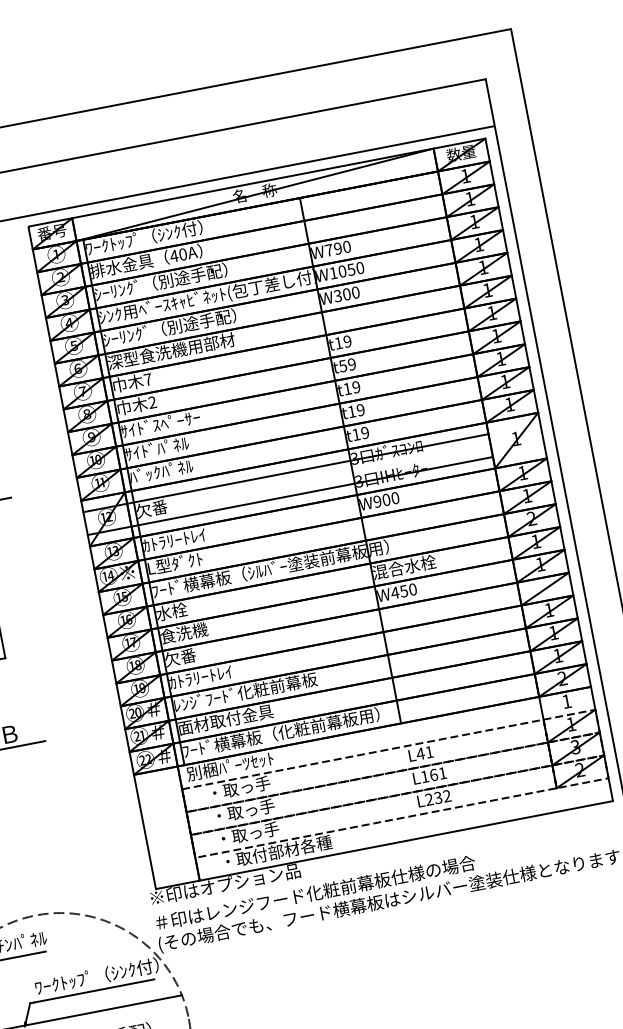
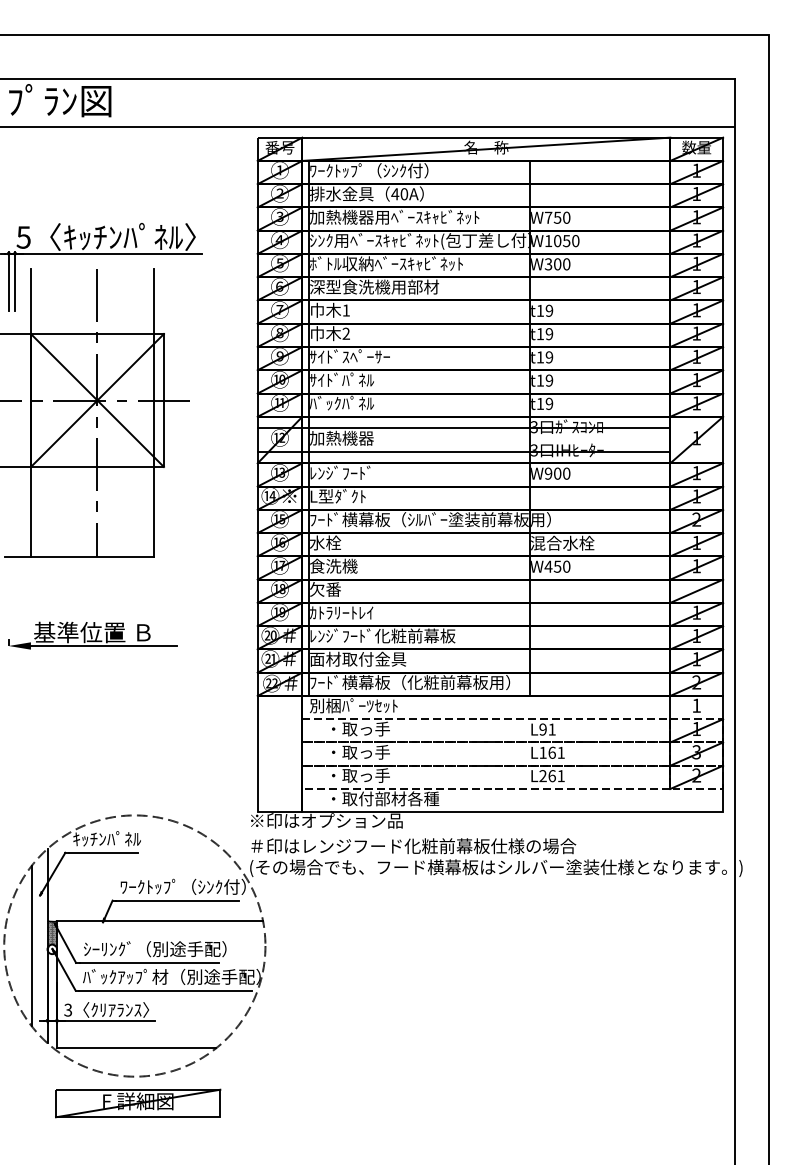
text: (337, 248) -> (557, 217), W790 -> W750
text: (177, 278) -> (394, 216), ｼｰﾘﾝｸﾞ（別途手配） -> 加熱機器用ﾍﾞｰｽｷｬﾋﾞﾈｯﾄ
text: (178, 325) -> (386, 263), ｼｰﾘﾝｸﾞ（別途手配） -> ﾎﾞﾄﾙ収納ﾍﾞｰｽｷｬﾋﾞﾈｯﾄ
text: (343, 366) -> (540, 334), t59 -> t19
text: (147, 379) -> (345, 310), 7 -> 1
text: (167, 505) -> (341, 437), 欠番 -> 加熱機器
text: (173, 539) -> (341, 472), ｶﾄﾗﾘｰﾄﾚｲ -> ﾚﾝｼﾞﾌｰﾄﾞ
text: (420, 753) -> (543, 729), L41 -> L91
text: (442, 797) -> (556, 776), L232 -> L261

